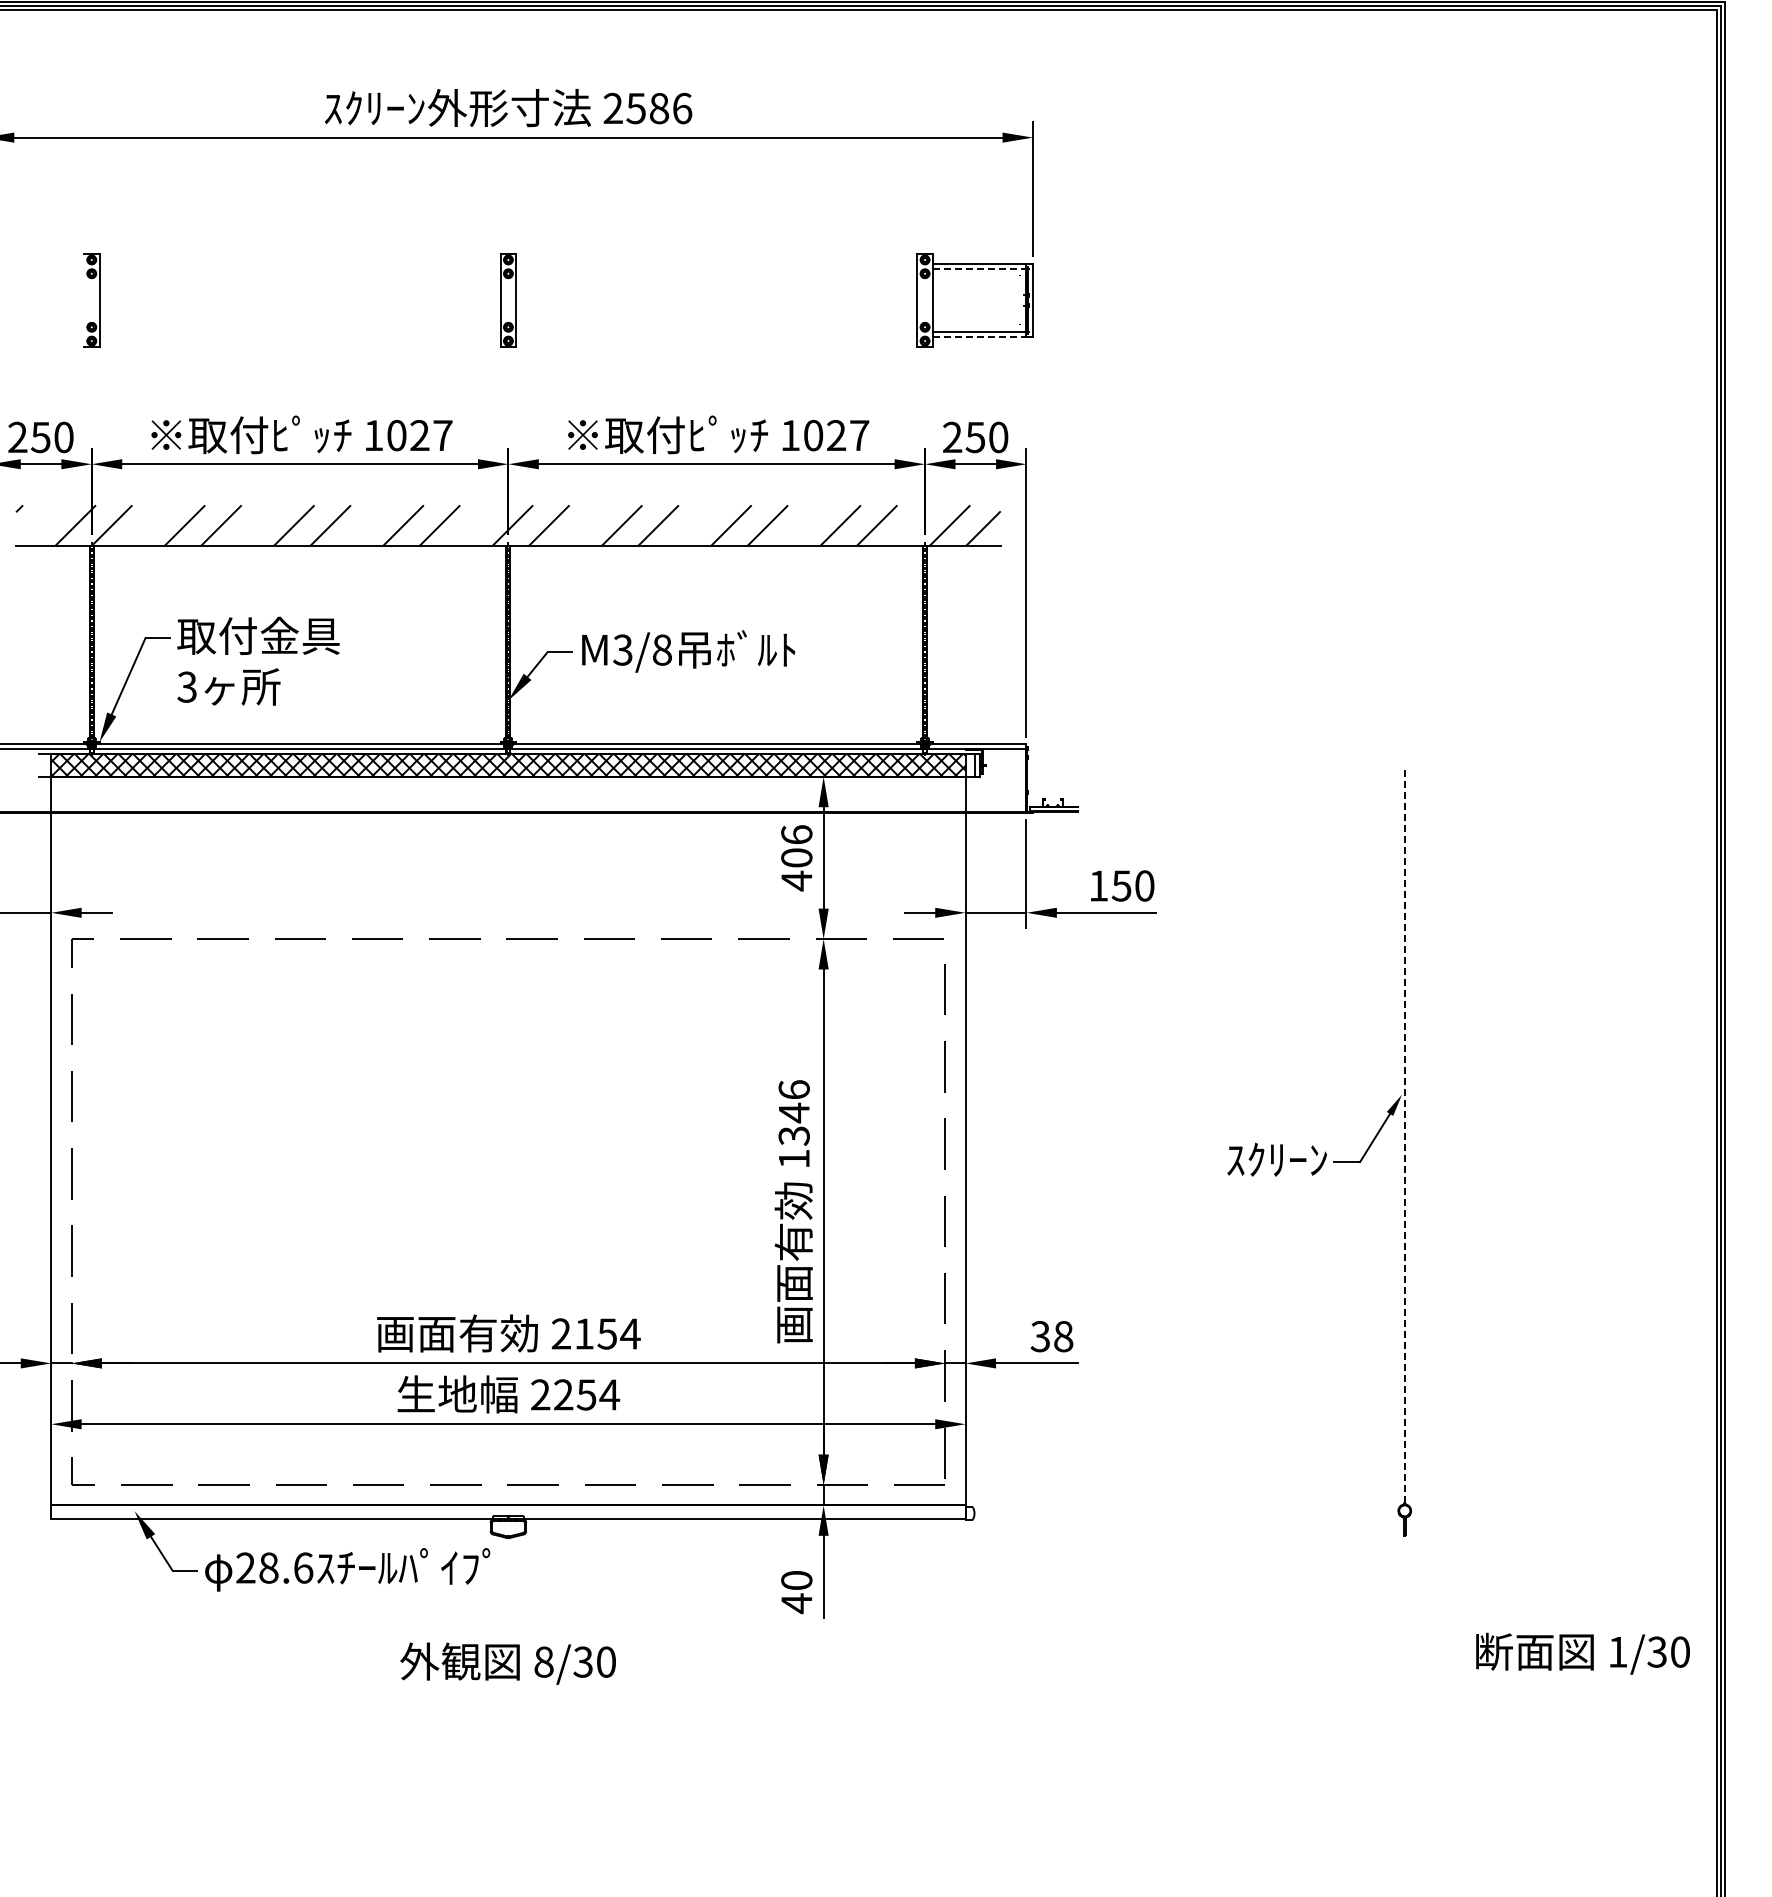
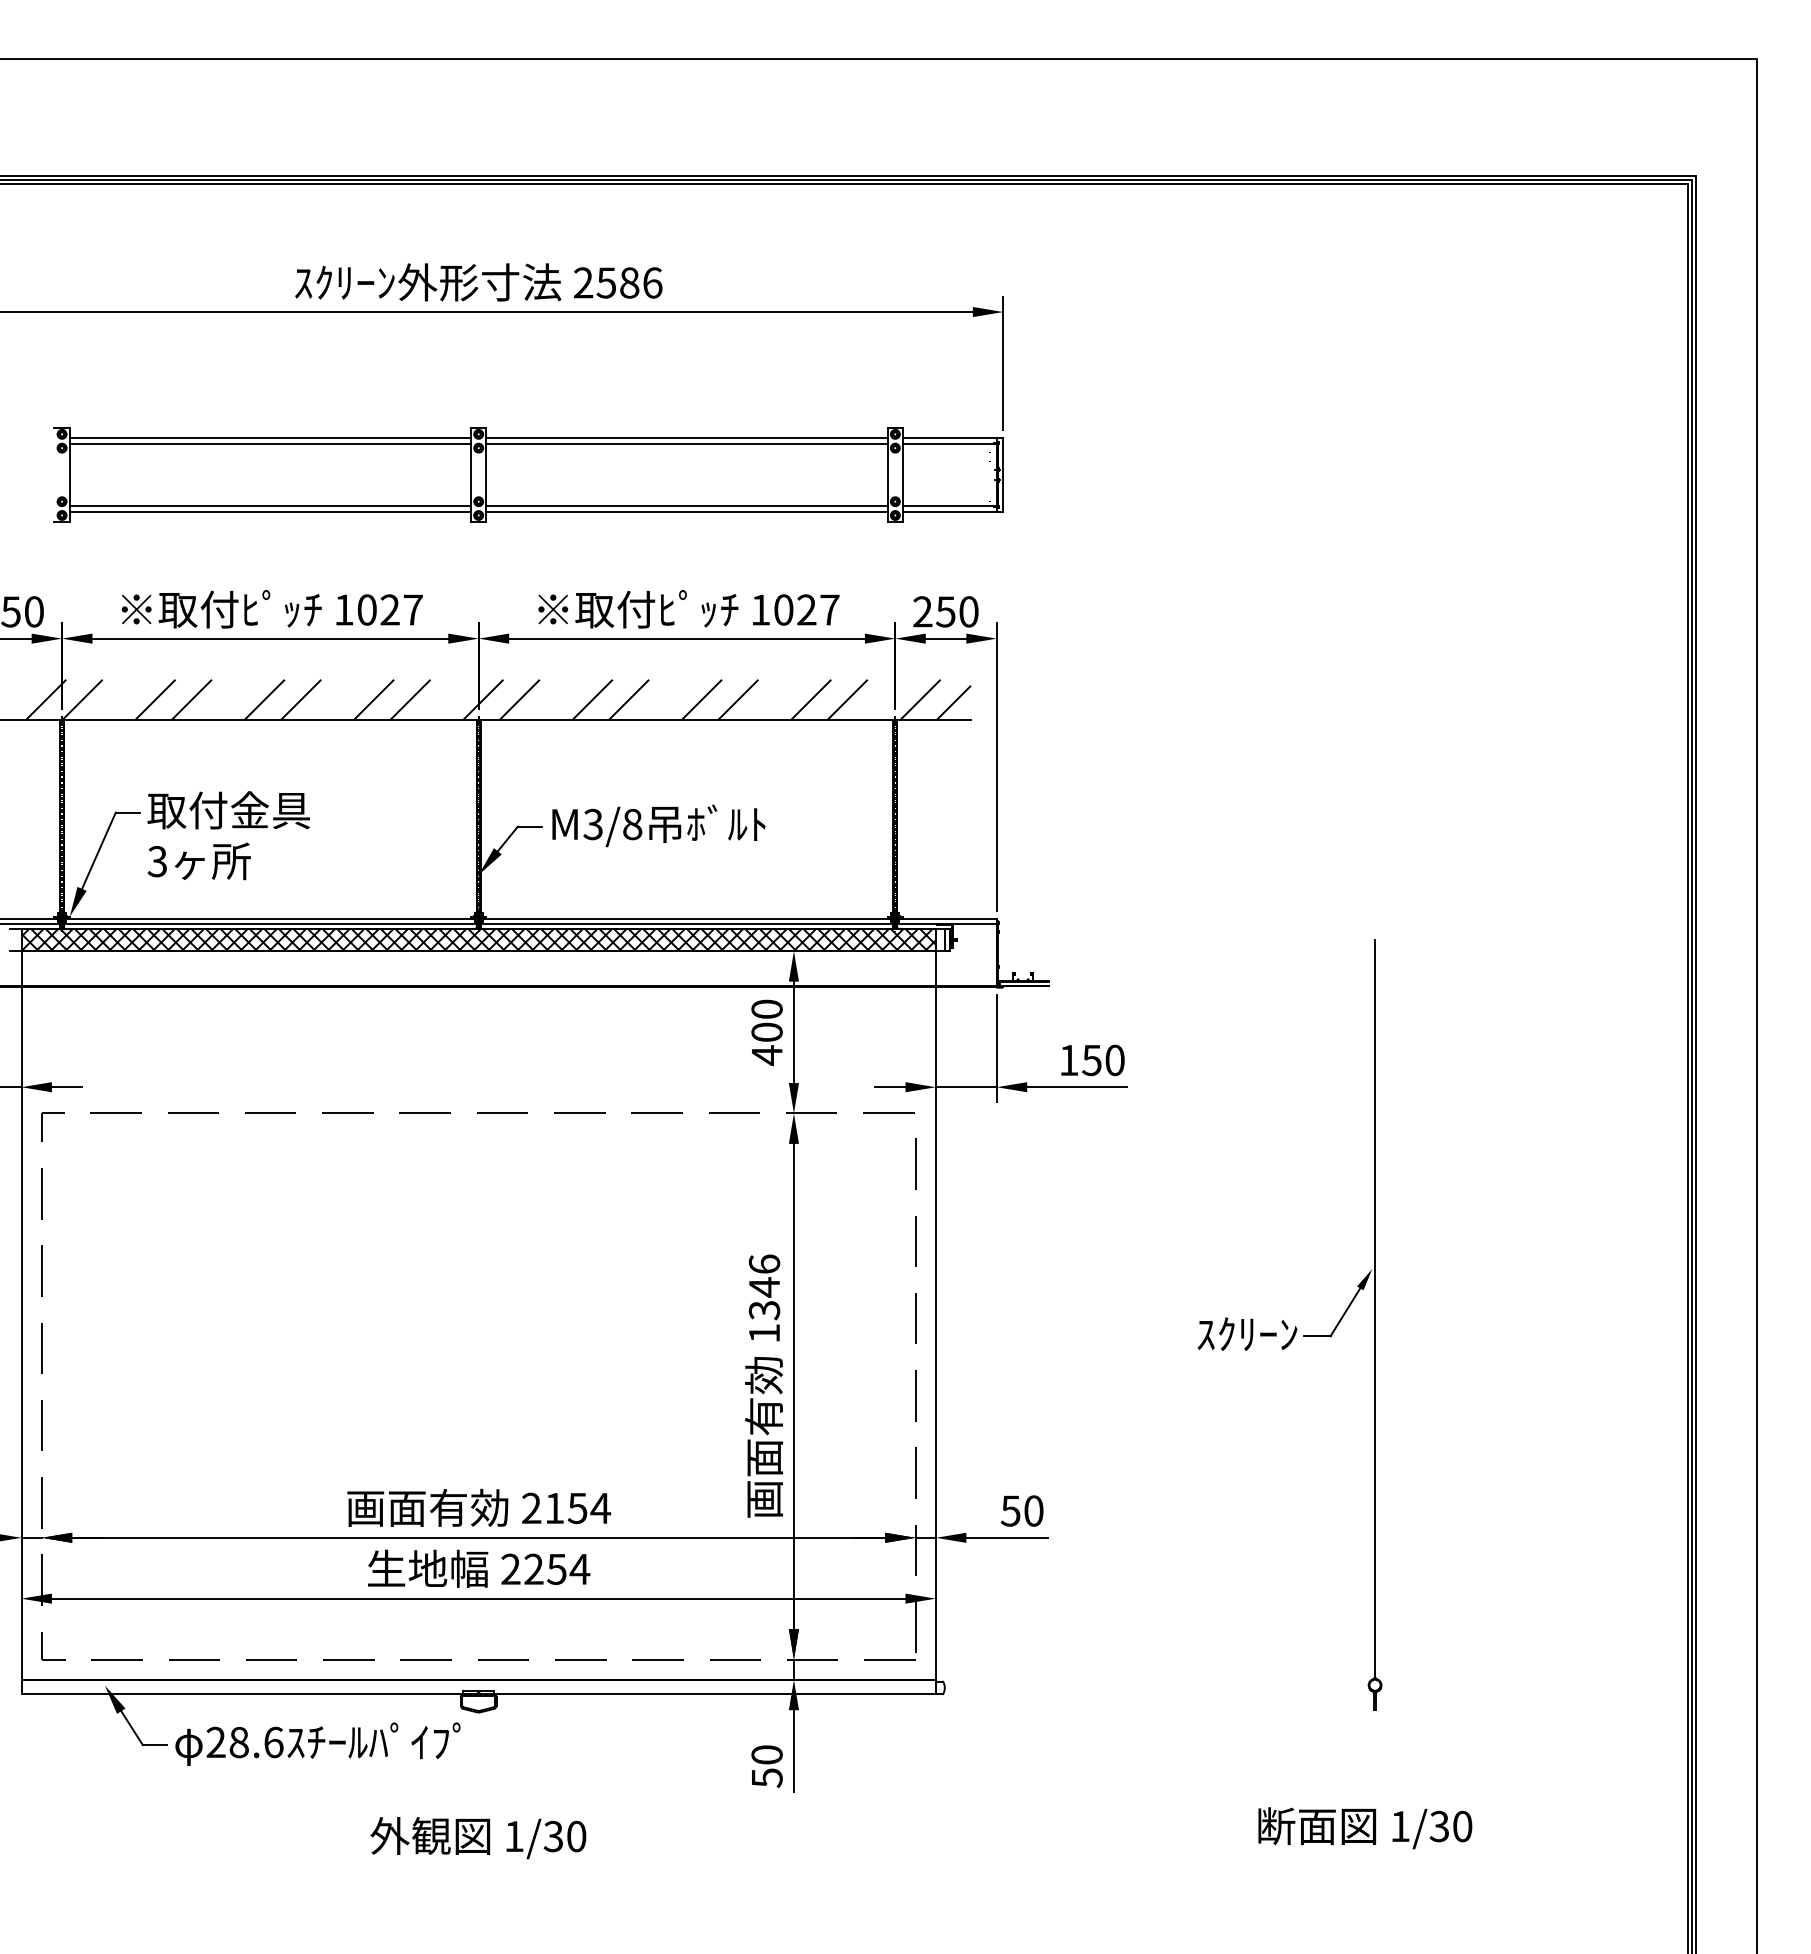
line: (300, 264) -> (270, 438), added
line: (716, 264) -> (686, 438), added
line: (300, 269) -> (270, 443), added
line: (716, 269) -> (686, 443), added
line: (979, 269) -> (949, 443), dashed -> solid
line: (300, 332) -> (270, 506), added
line: (716, 332) -> (686, 506), added
line: (300, 337) -> (270, 511), added
line: (716, 337) -> (686, 511), added
line: (979, 337) -> (949, 511), dashed -> solid
text: (796, 834) -> (766, 1008), 406 -> 400
line: (1405, 1134) -> (1375, 1308), dashed -> solid
text: (1052, 1336) -> (1022, 1510), 38 -> 50
text: (797, 1603) -> (767, 1777), 40 -> 50
text: (1583, 1654) -> (1365, 1828), moved
text: (543, 1662) -> (513, 1836), 8/30 -> 1/30

